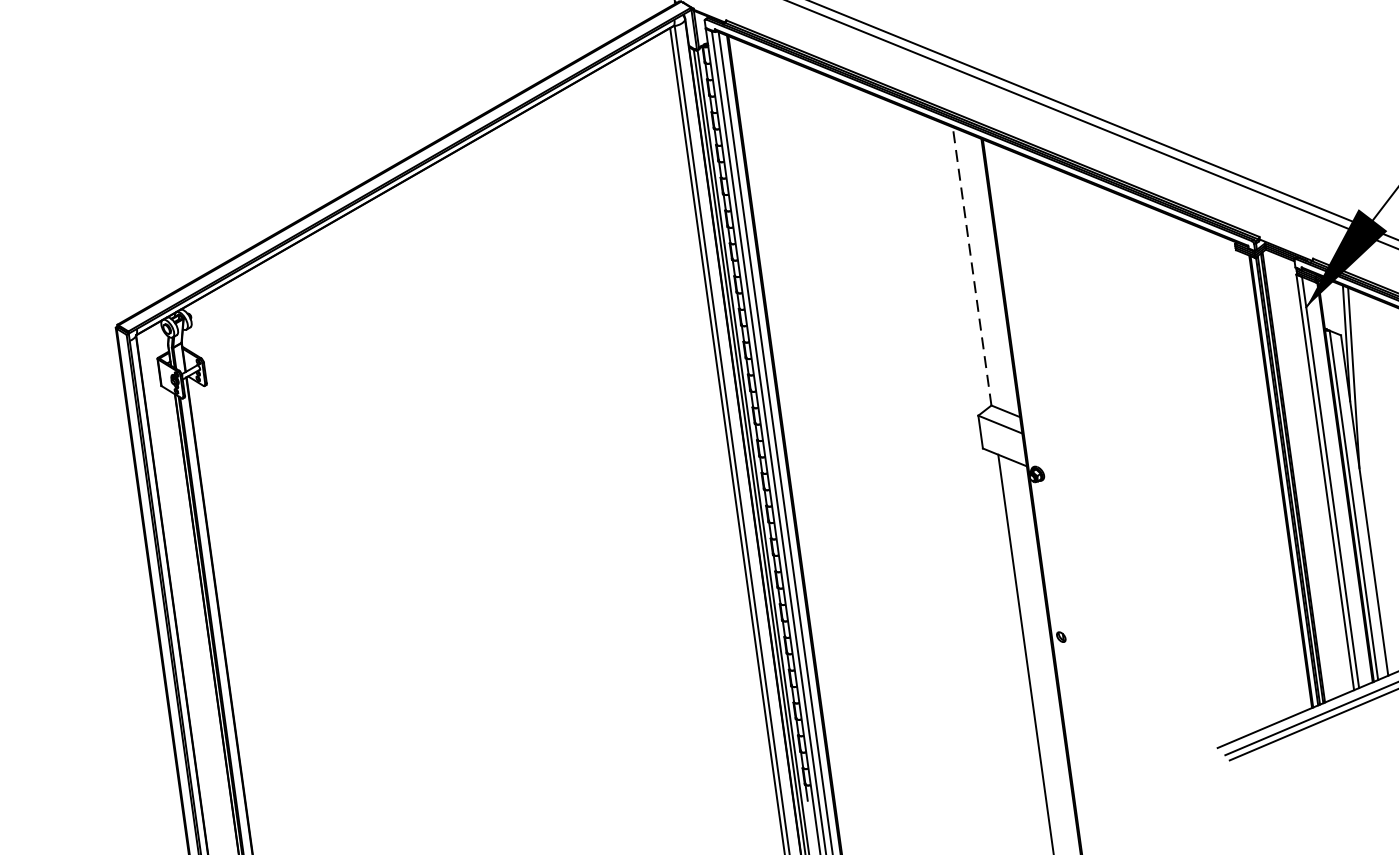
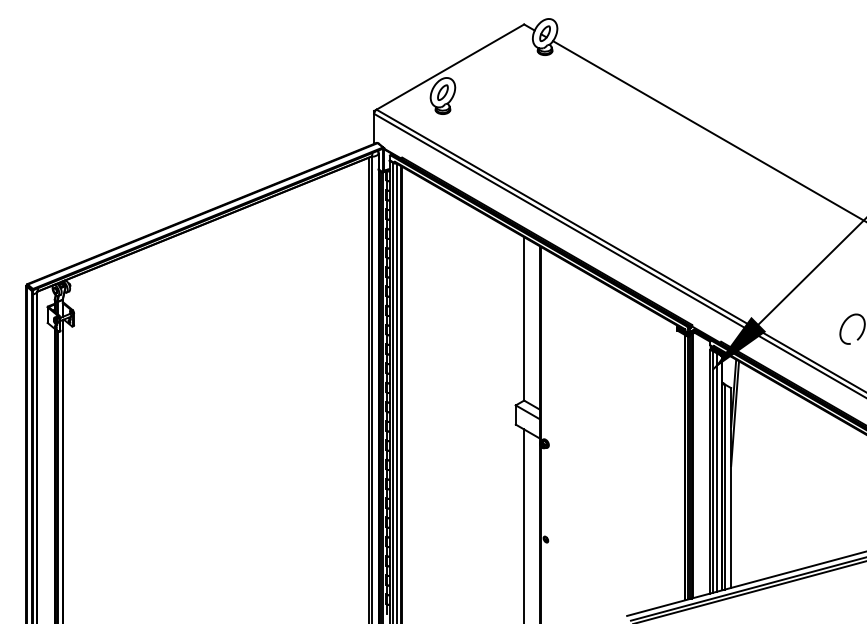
line: (972, 265) -> (524, 318), dashed -> solid
line: (1336, 482) -> (716, 472), added

